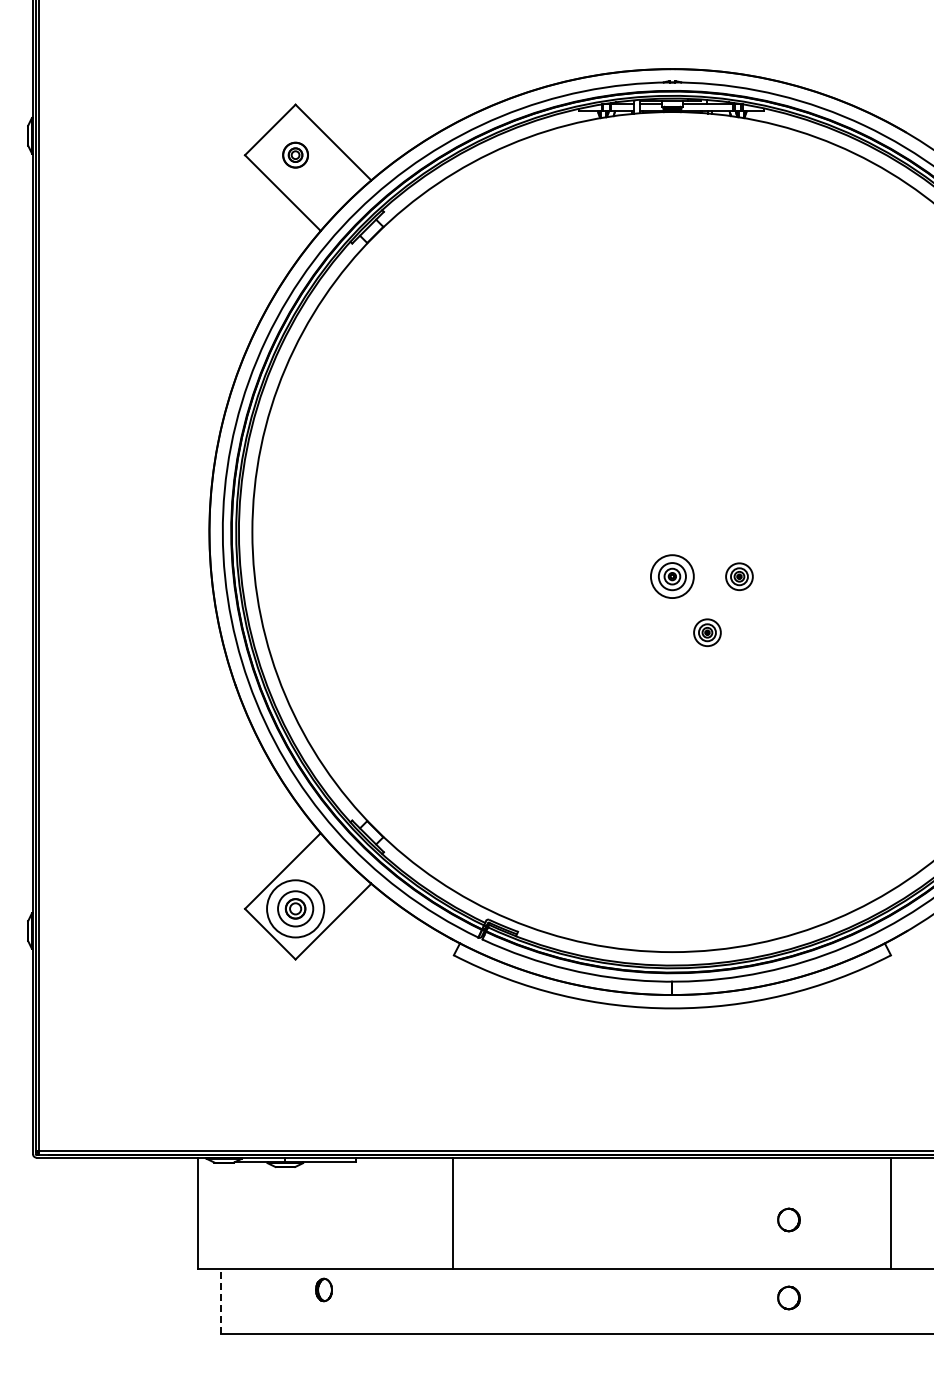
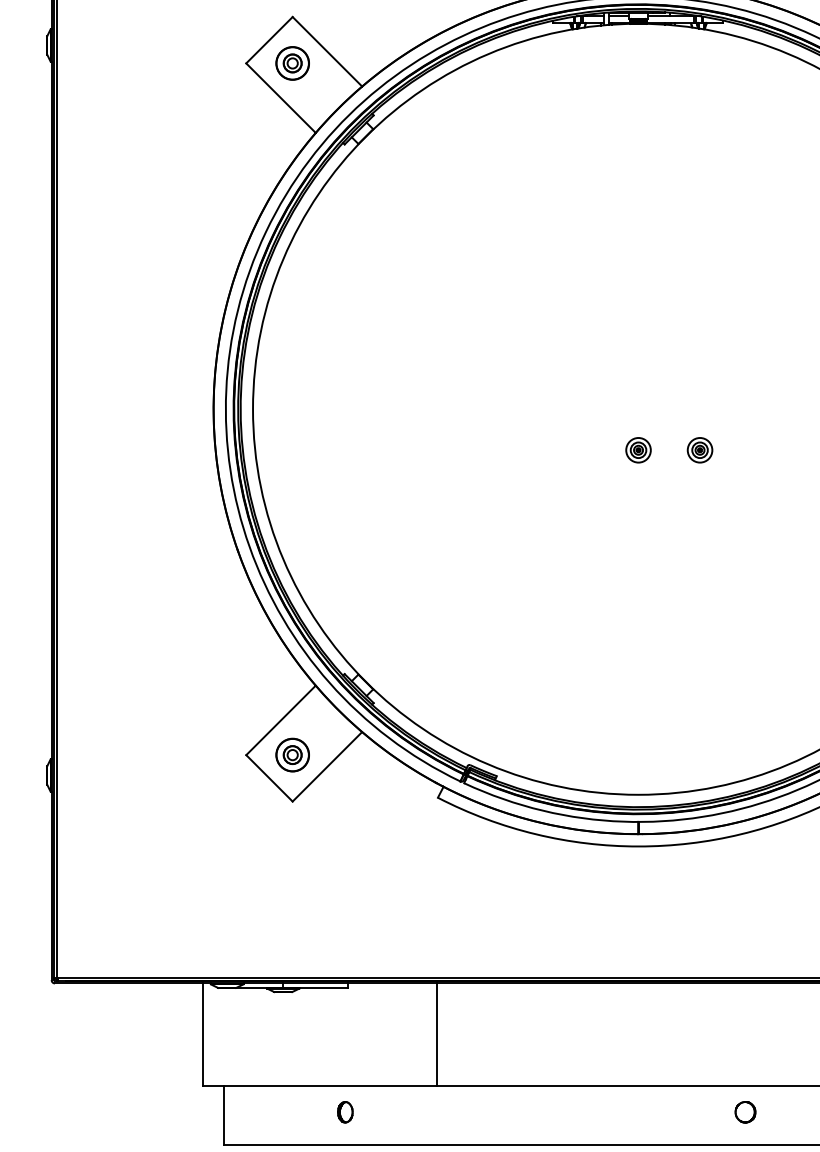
part: (295, 154) -> (292, 62), size x1.43
part: (672, 576) -> (638, 450), size x0.62
part: (707, 632) -> (670, 501), removed
circle: (295, 908) -> (292, 754), size x0.62
part: (788, 1219) -> (745, 1040), removed
part: (323, 1289) -> (344, 1111), moved
line: (220, 1301) -> (223, 1115), dashed -> solid

